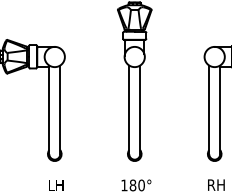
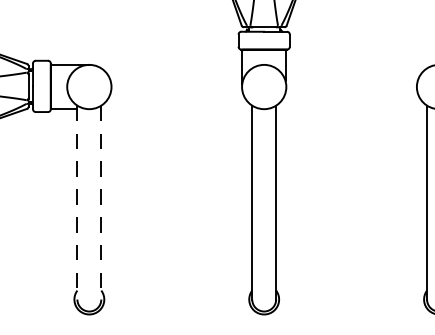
line: (49, 110) -> (77, 203), solid -> dashed
line: (60, 110) -> (101, 203), solid -> dashed

